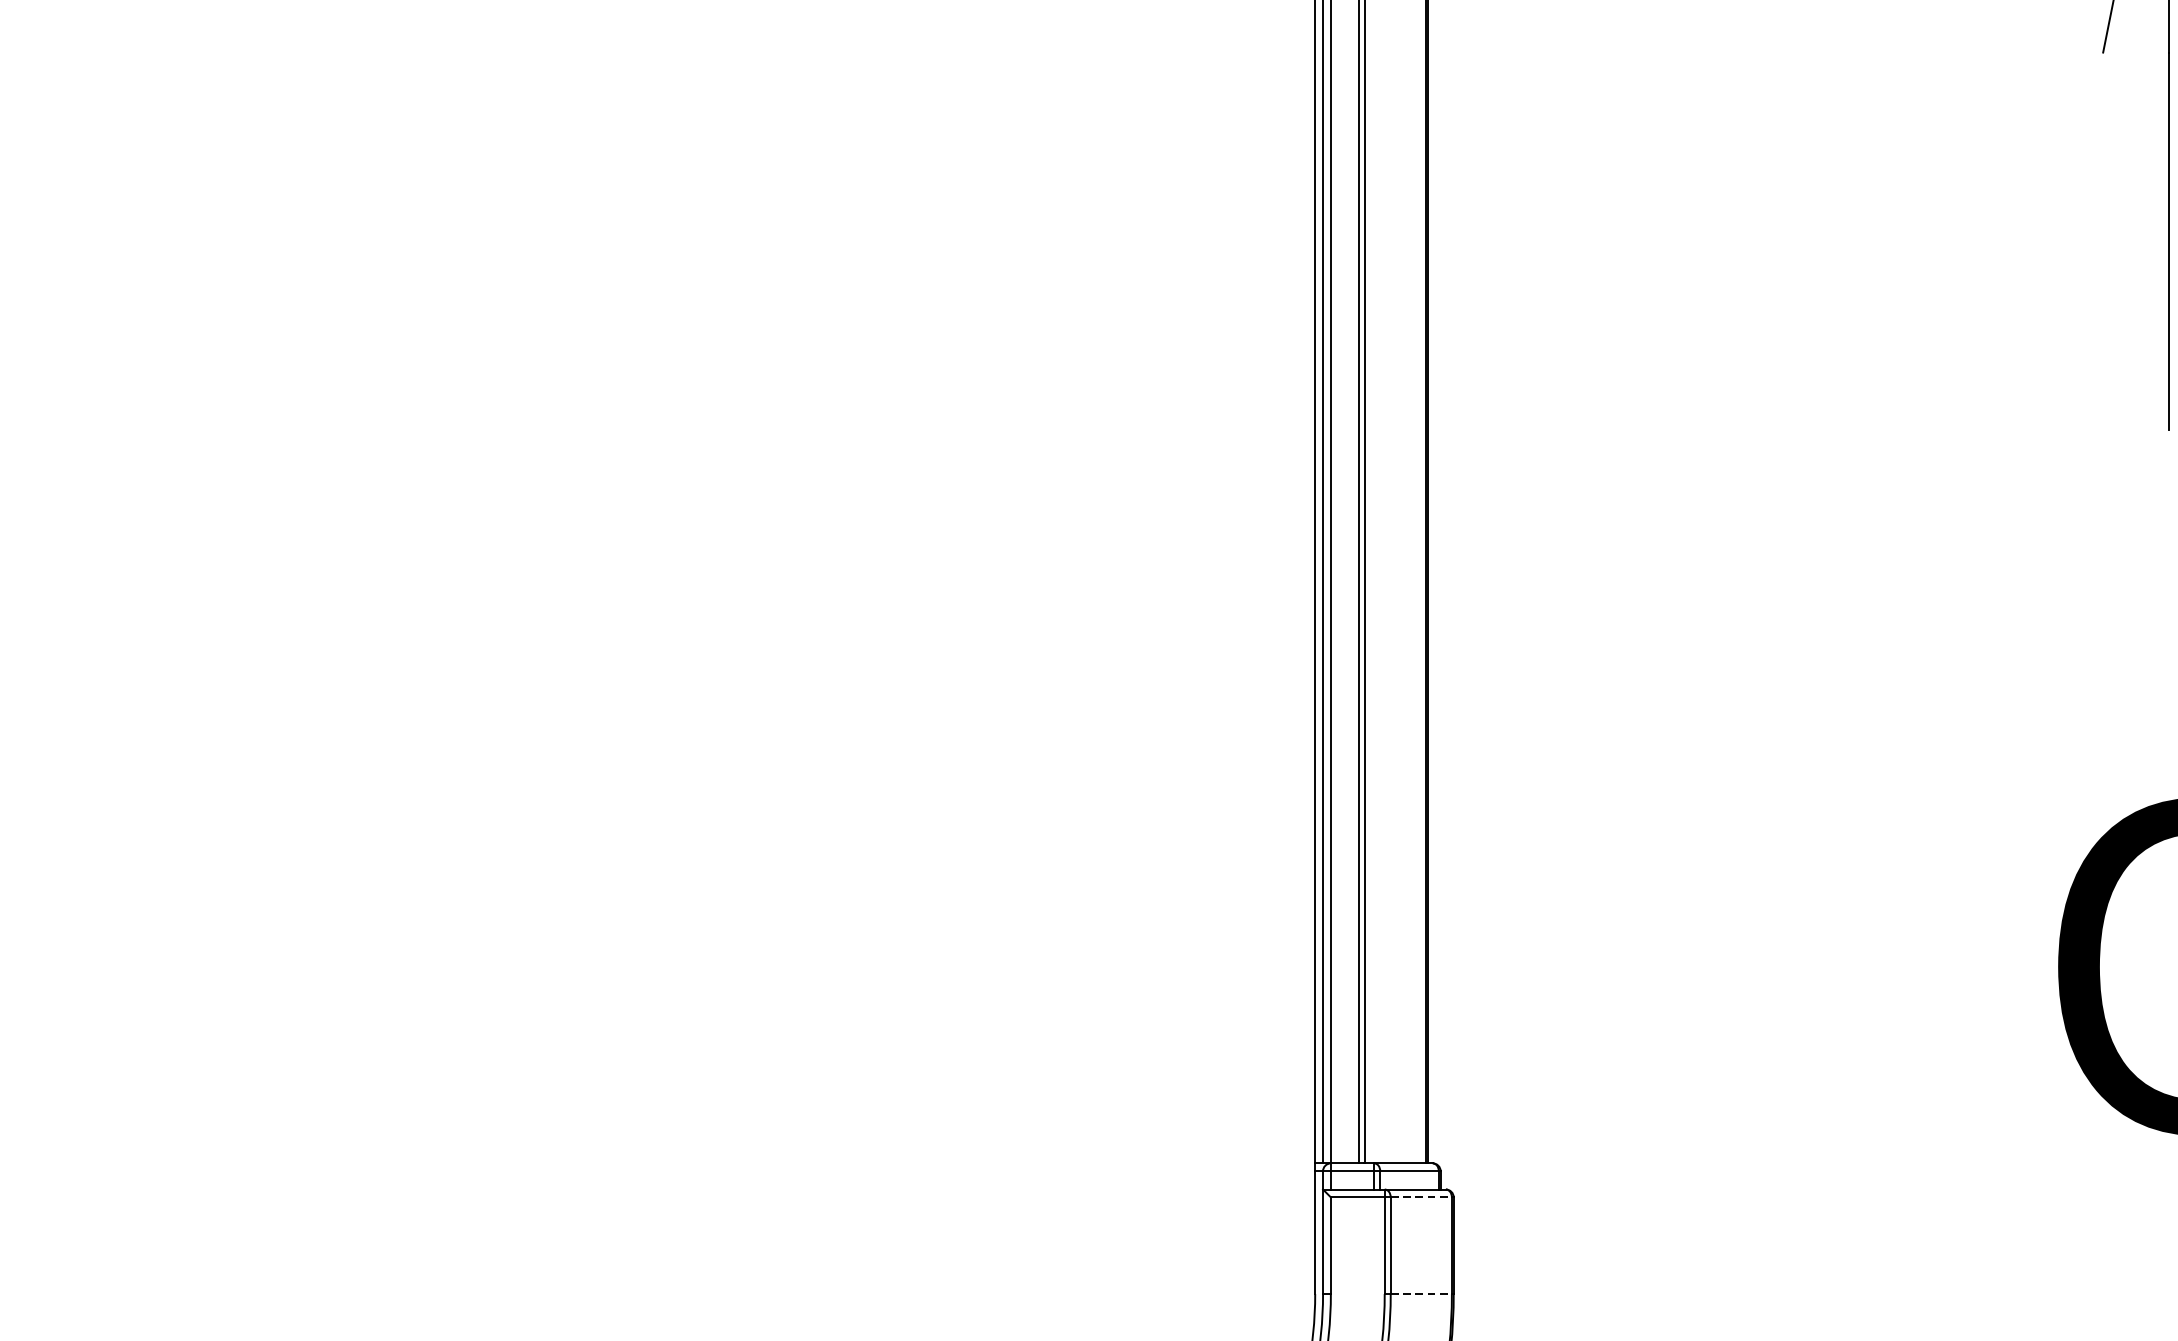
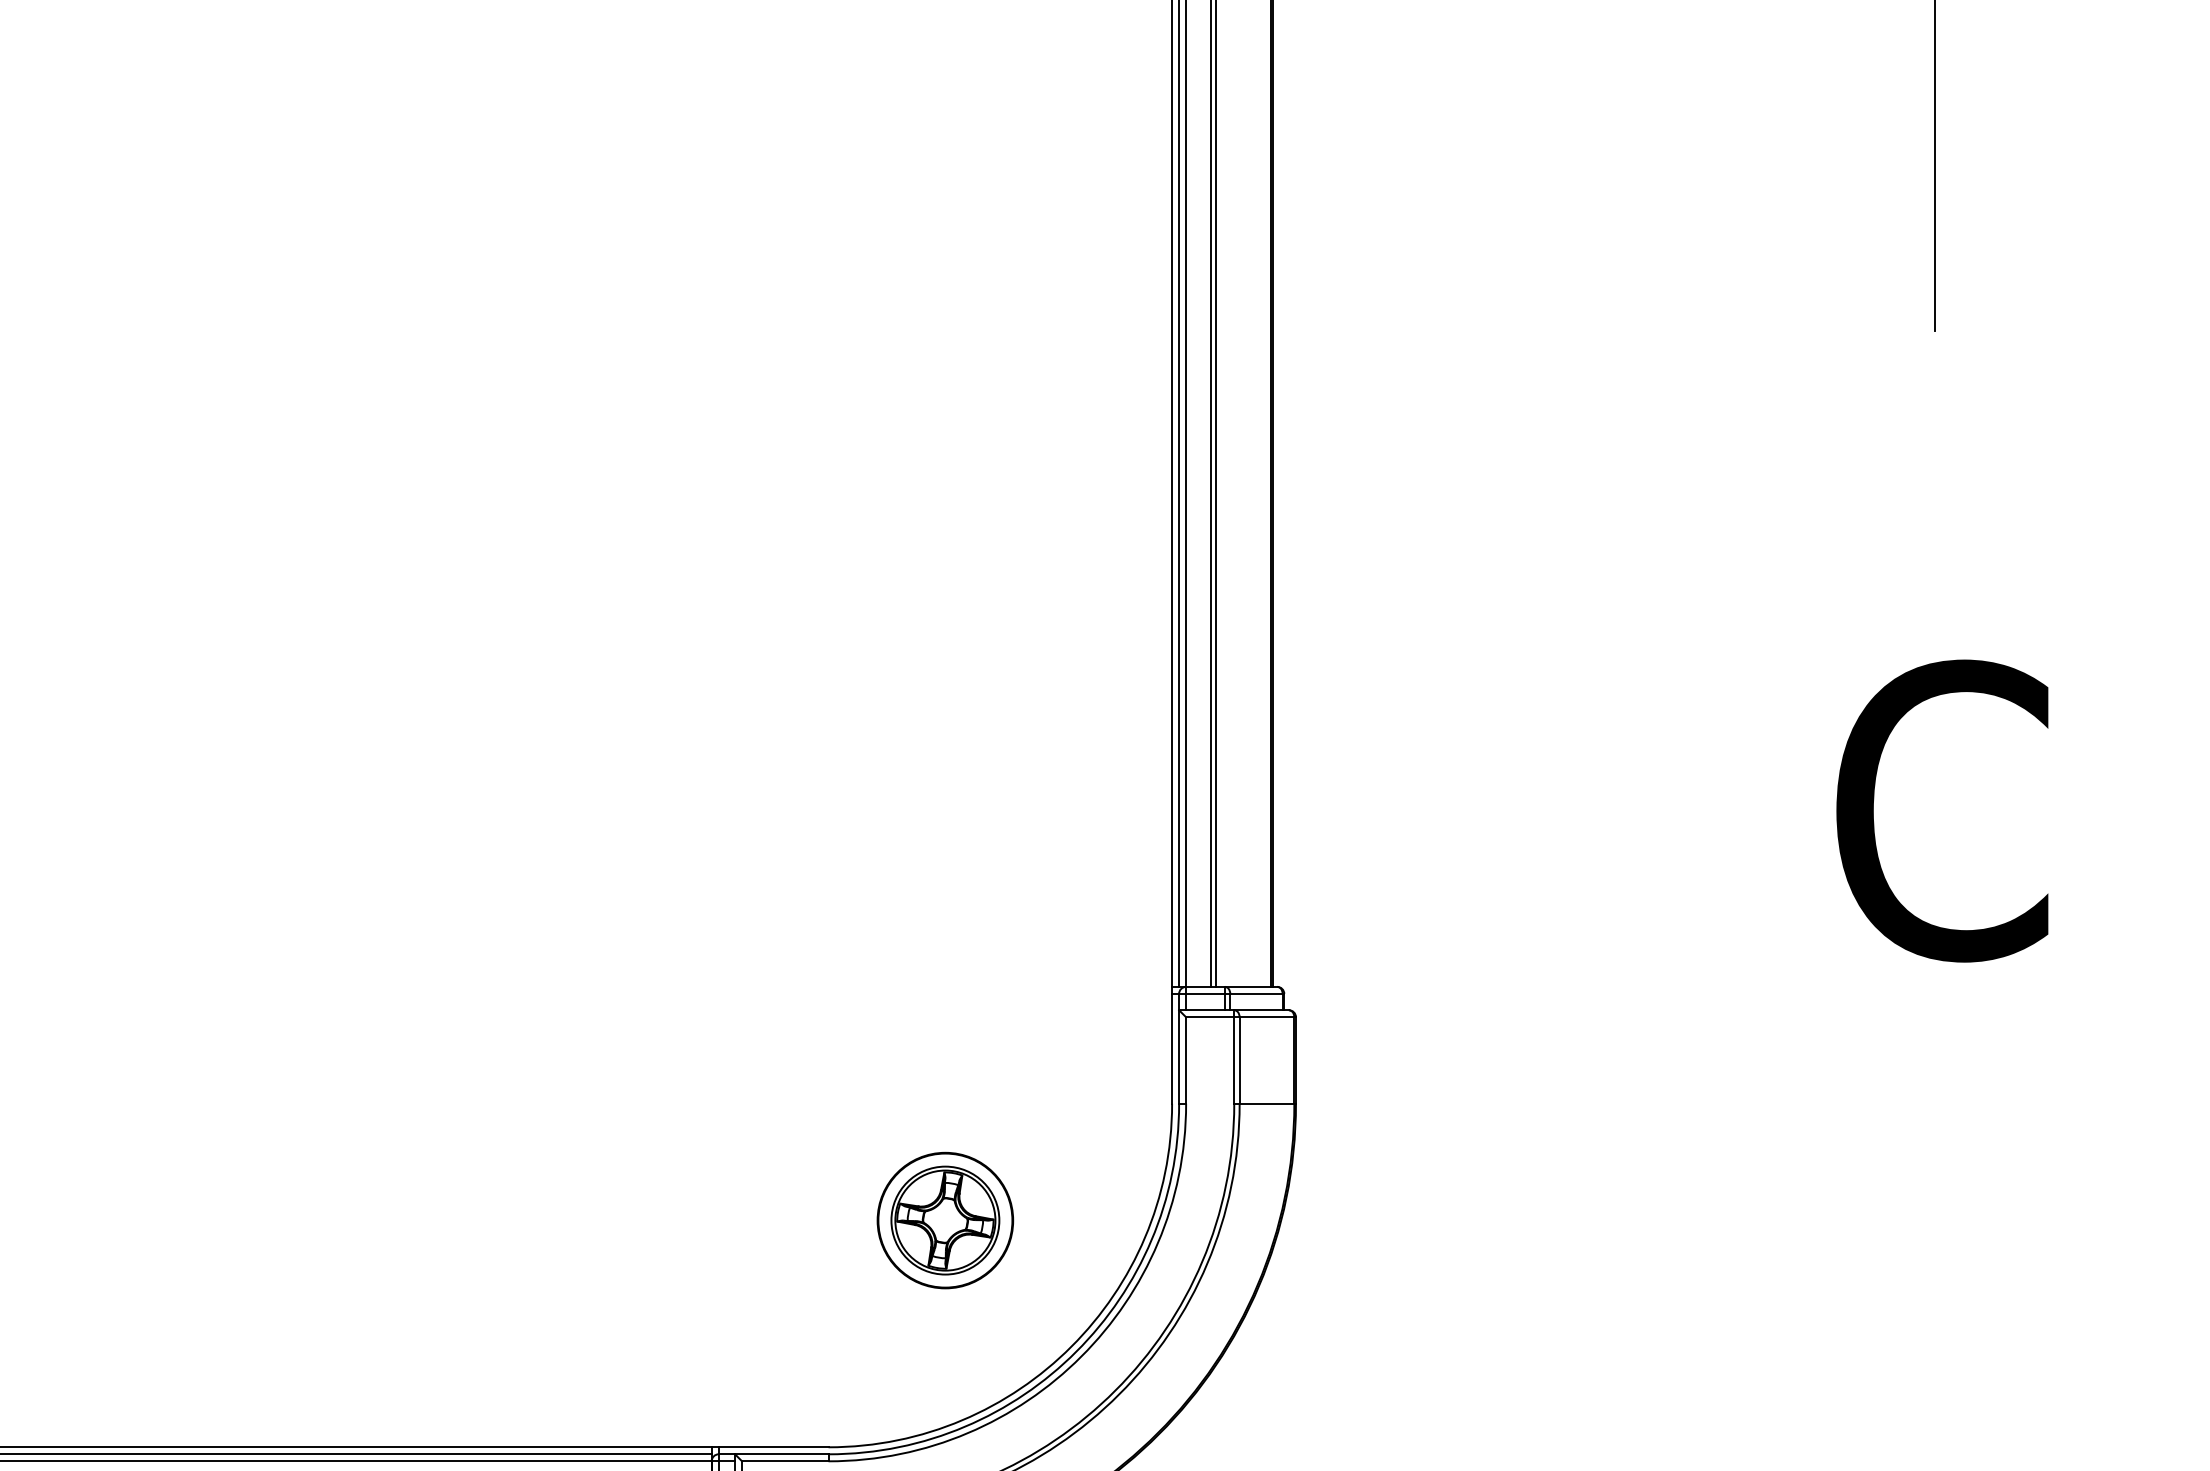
line: (1421, 1197) -> (1267, 1017), dashed -> solid
line: (1421, 1293) -> (1267, 1103), dashed -> solid

